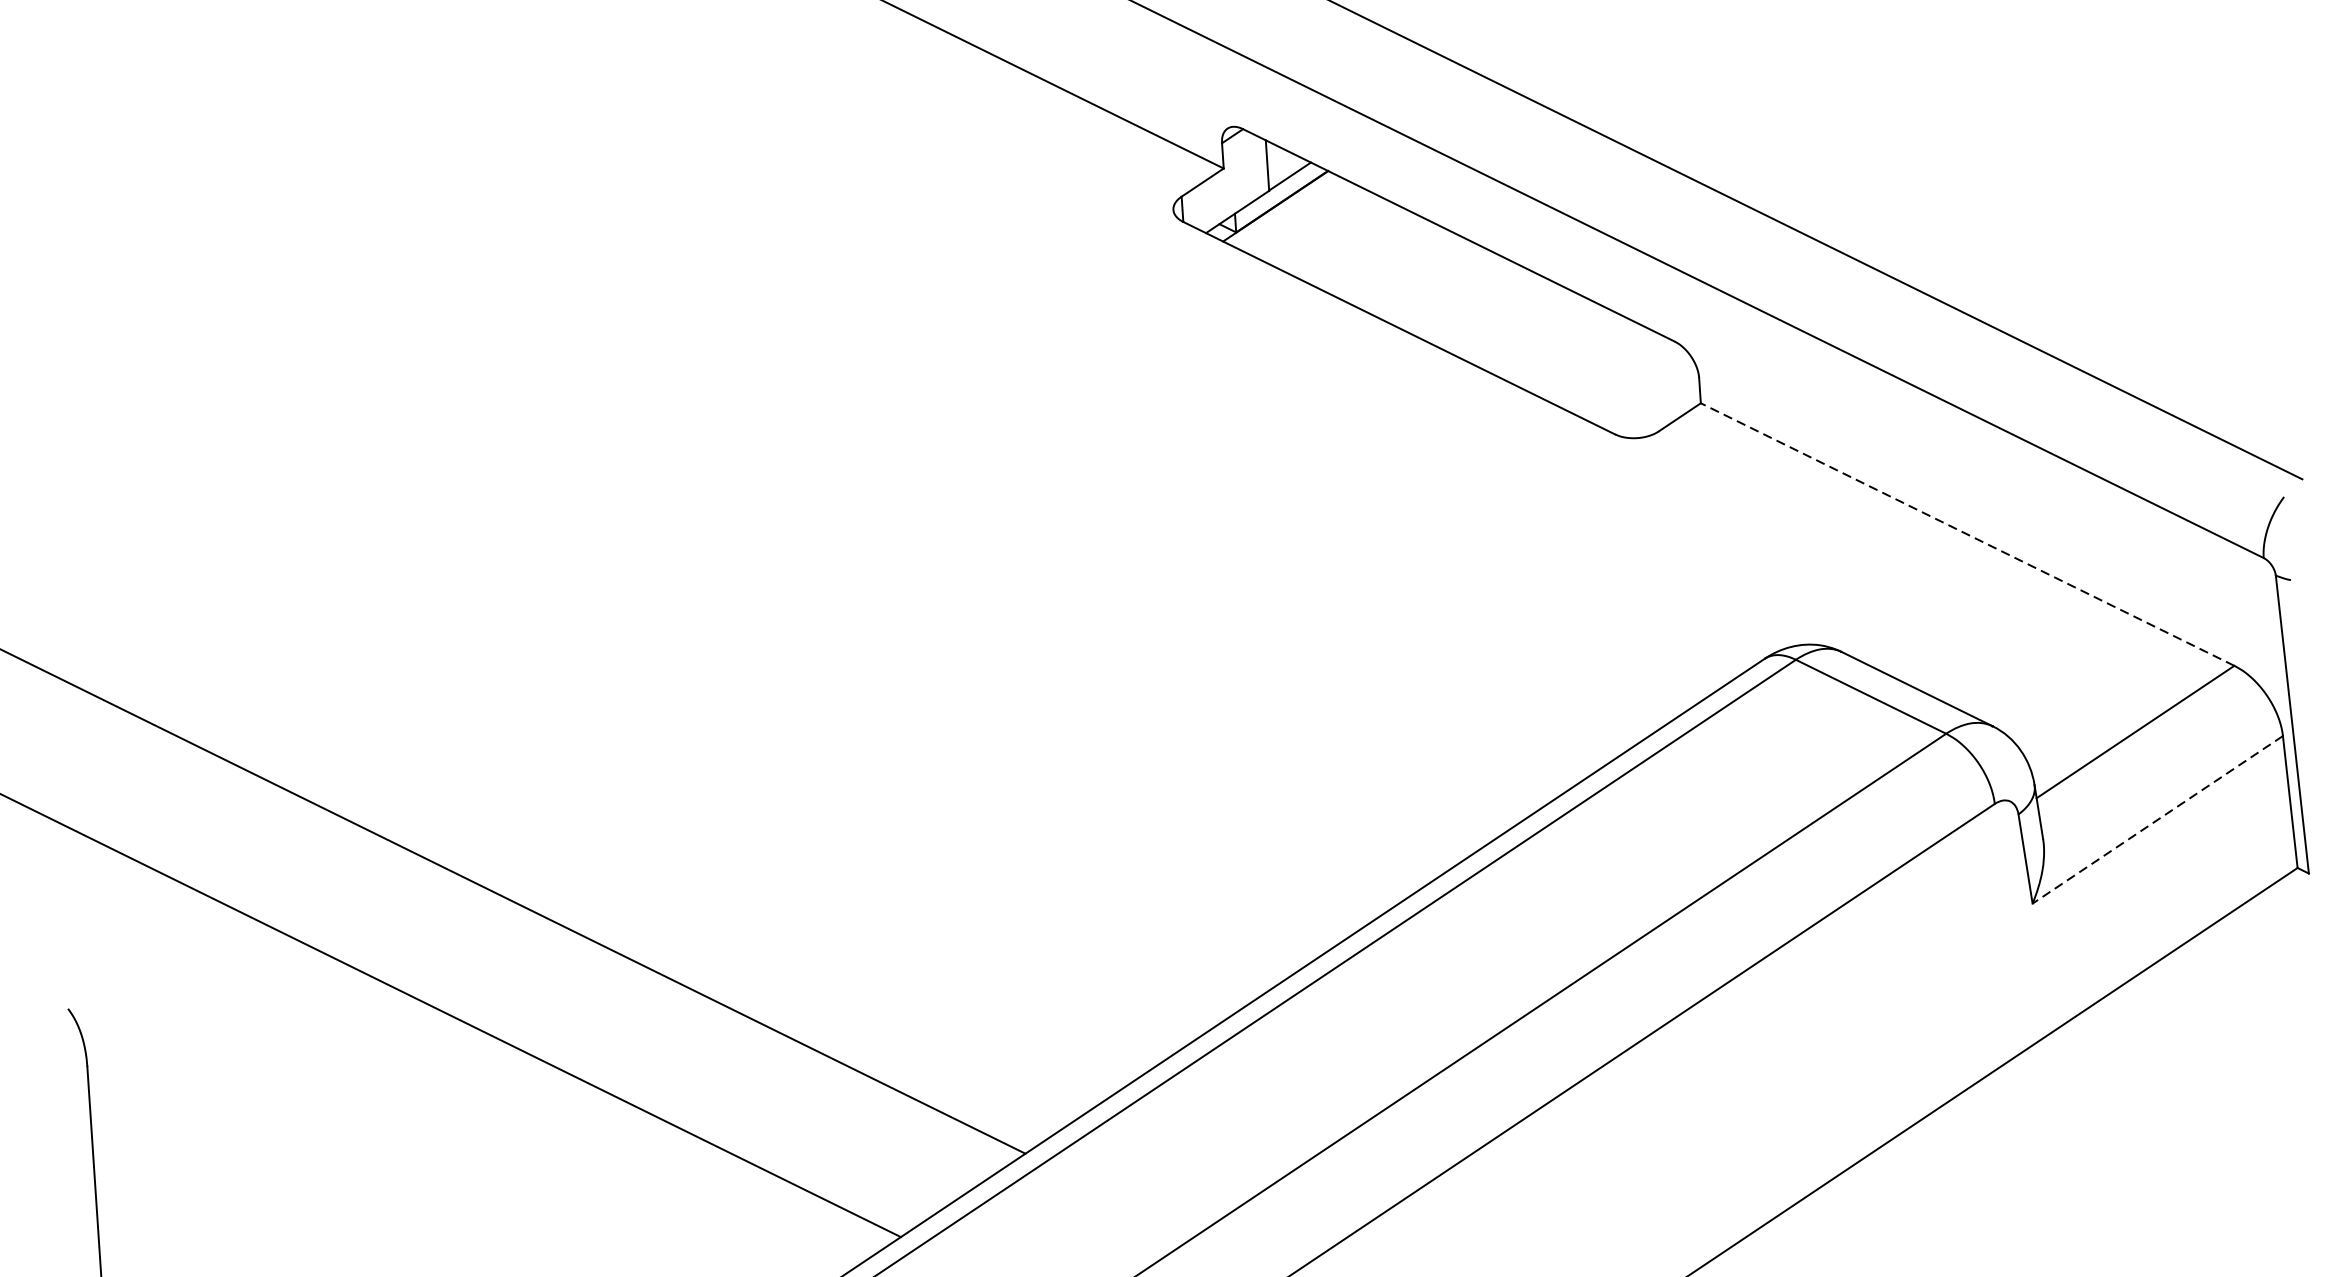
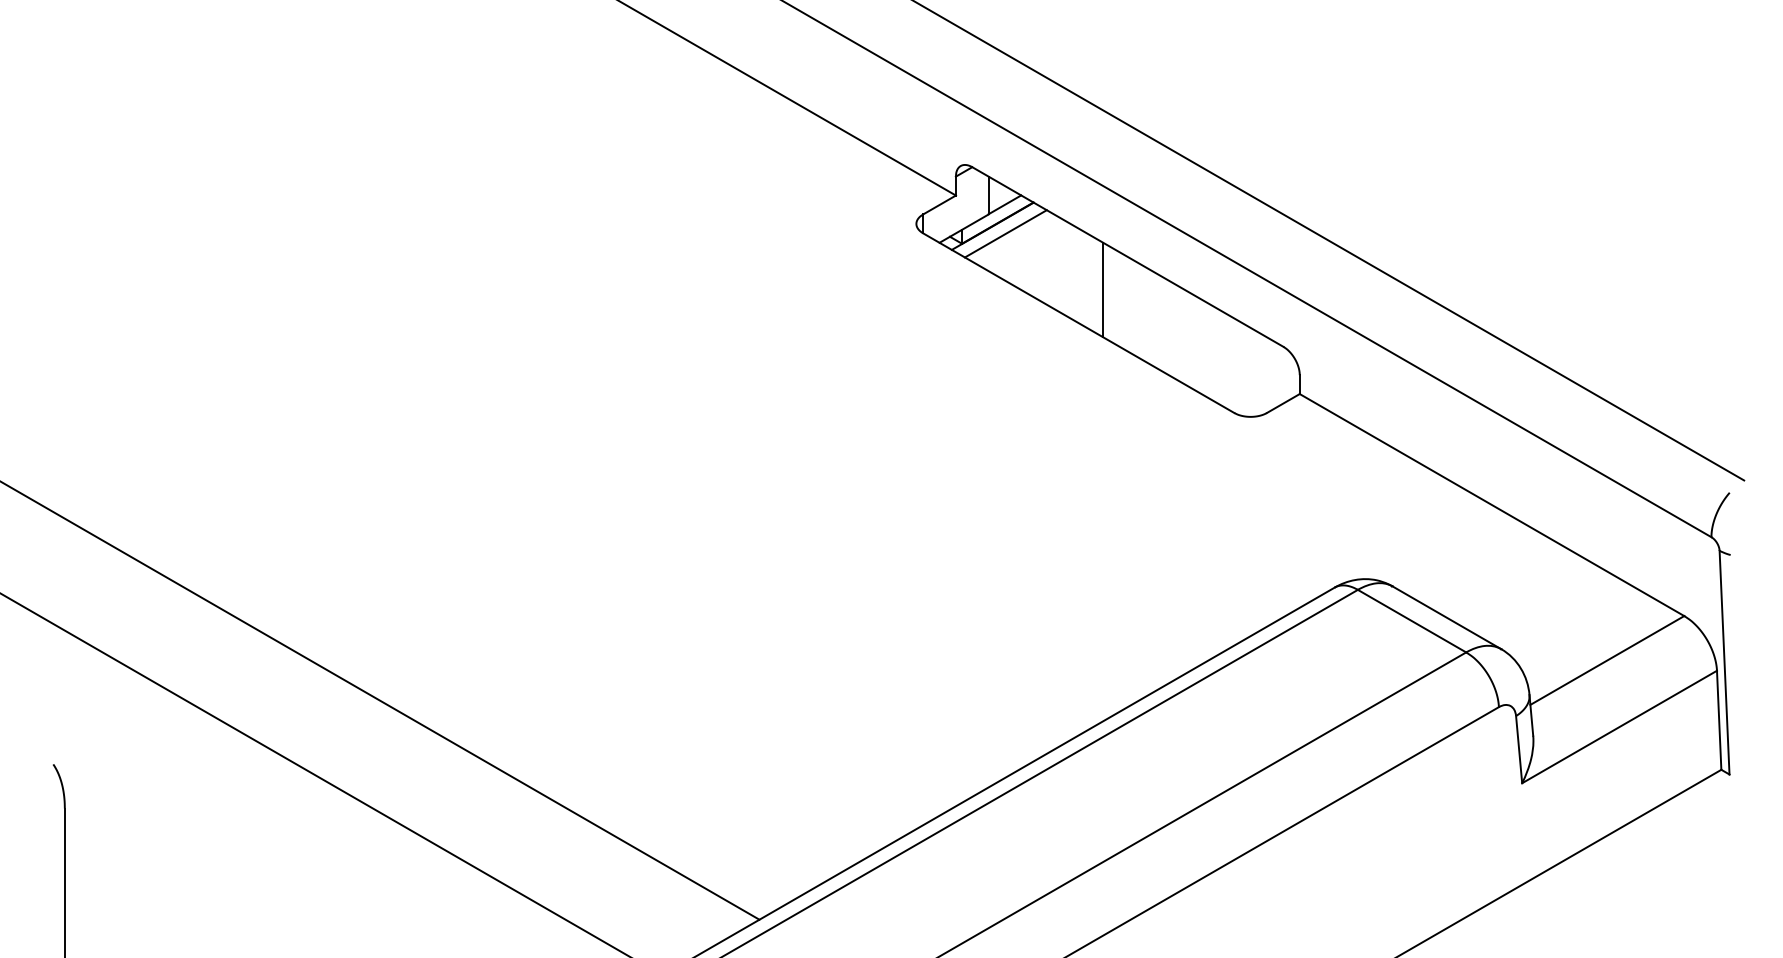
line: (1293, 214) -> (1005, 233), added
line: (1429, 280) -> (1103, 289), added
line: (1966, 533) -> (1491, 504), dashed -> solid
line: (2157, 820) -> (1619, 727), dashed -> solid

